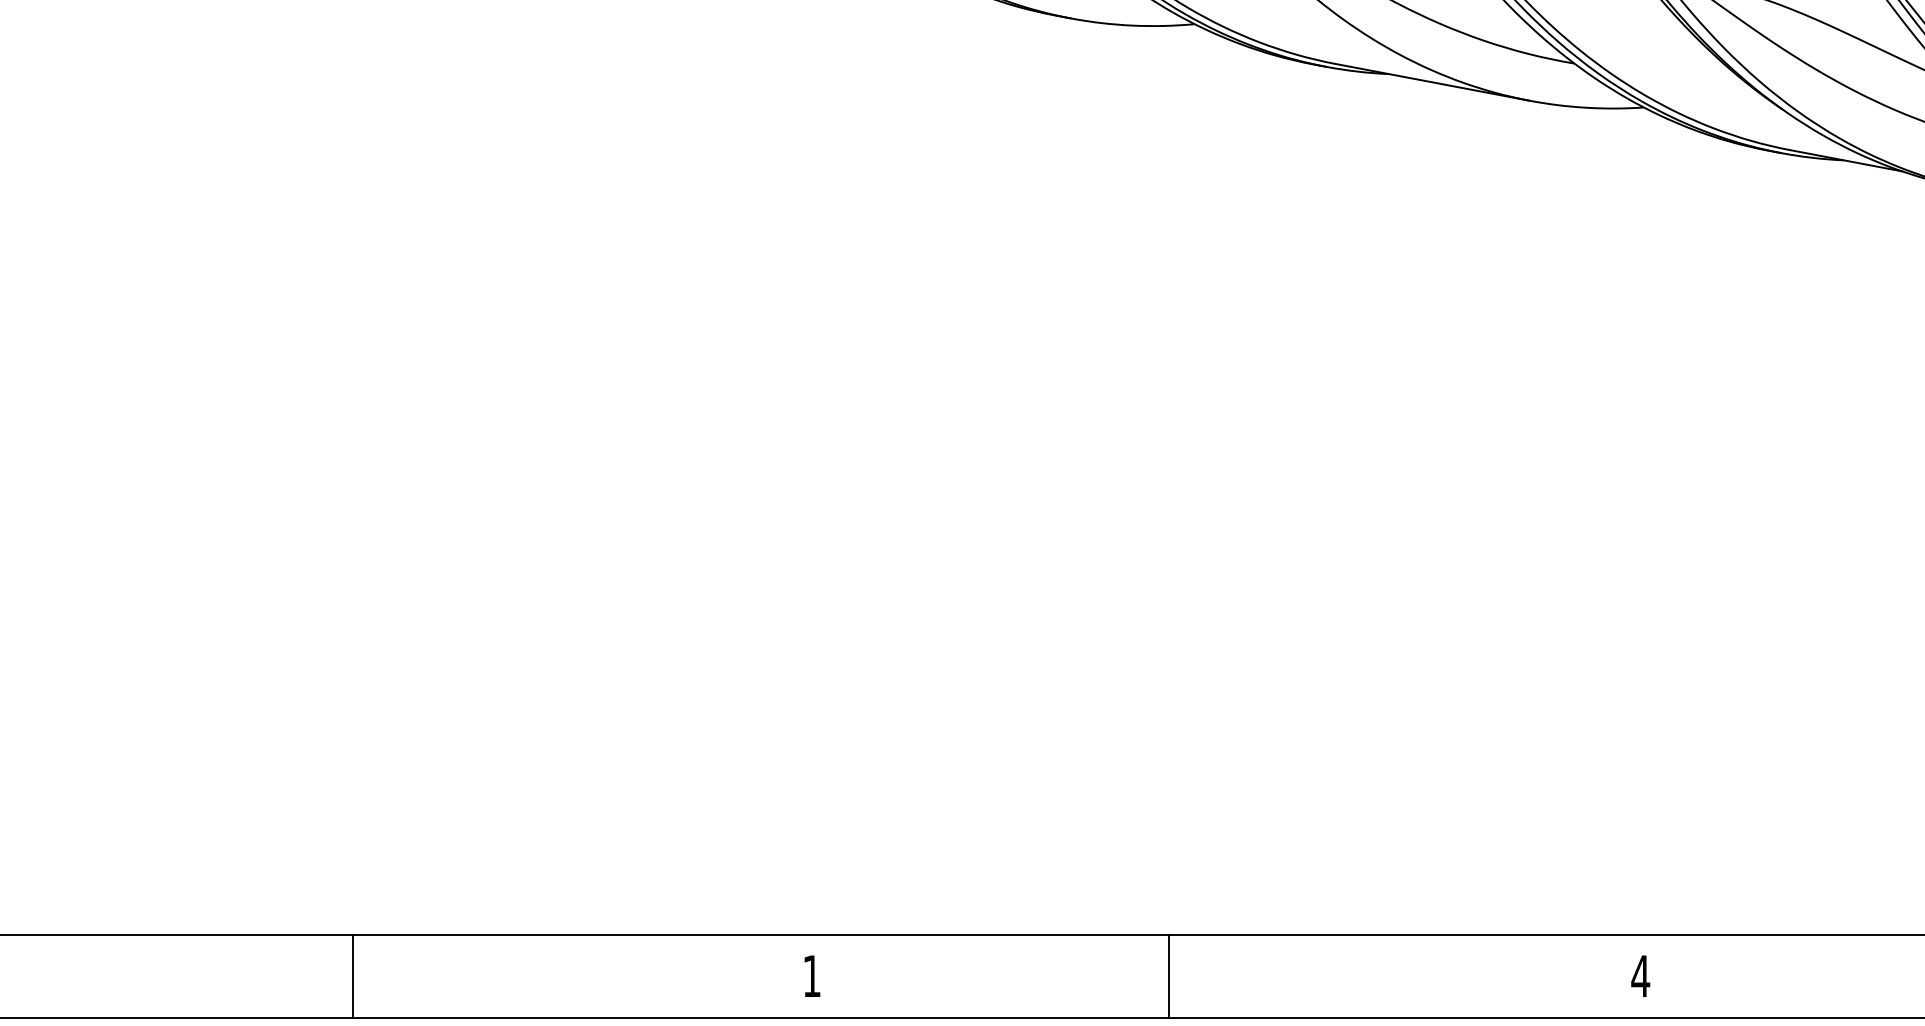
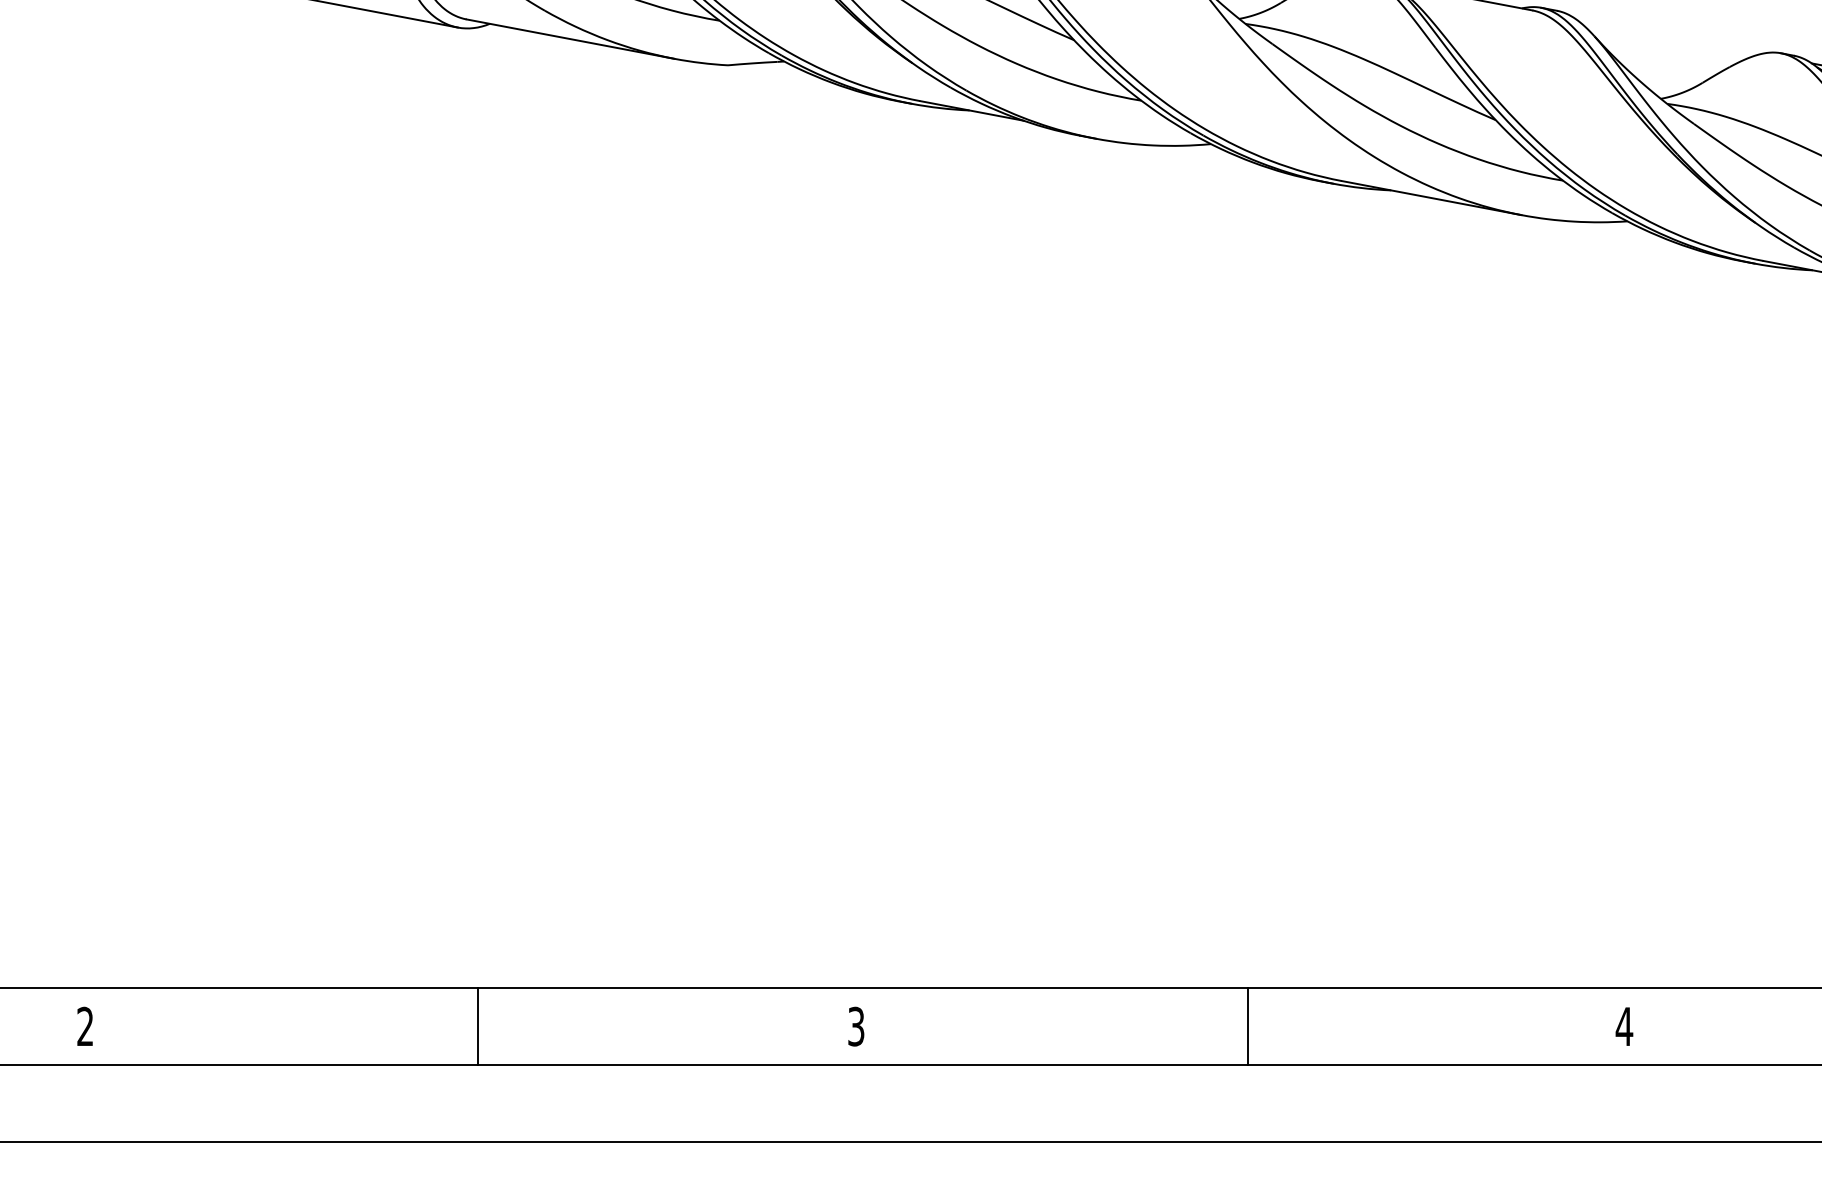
line: (352, 976) -> (478, 1026), moved
text: (812, 976) -> (856, 1026), 1 -> 3
line: (1169, 976) -> (1248, 1026), moved

